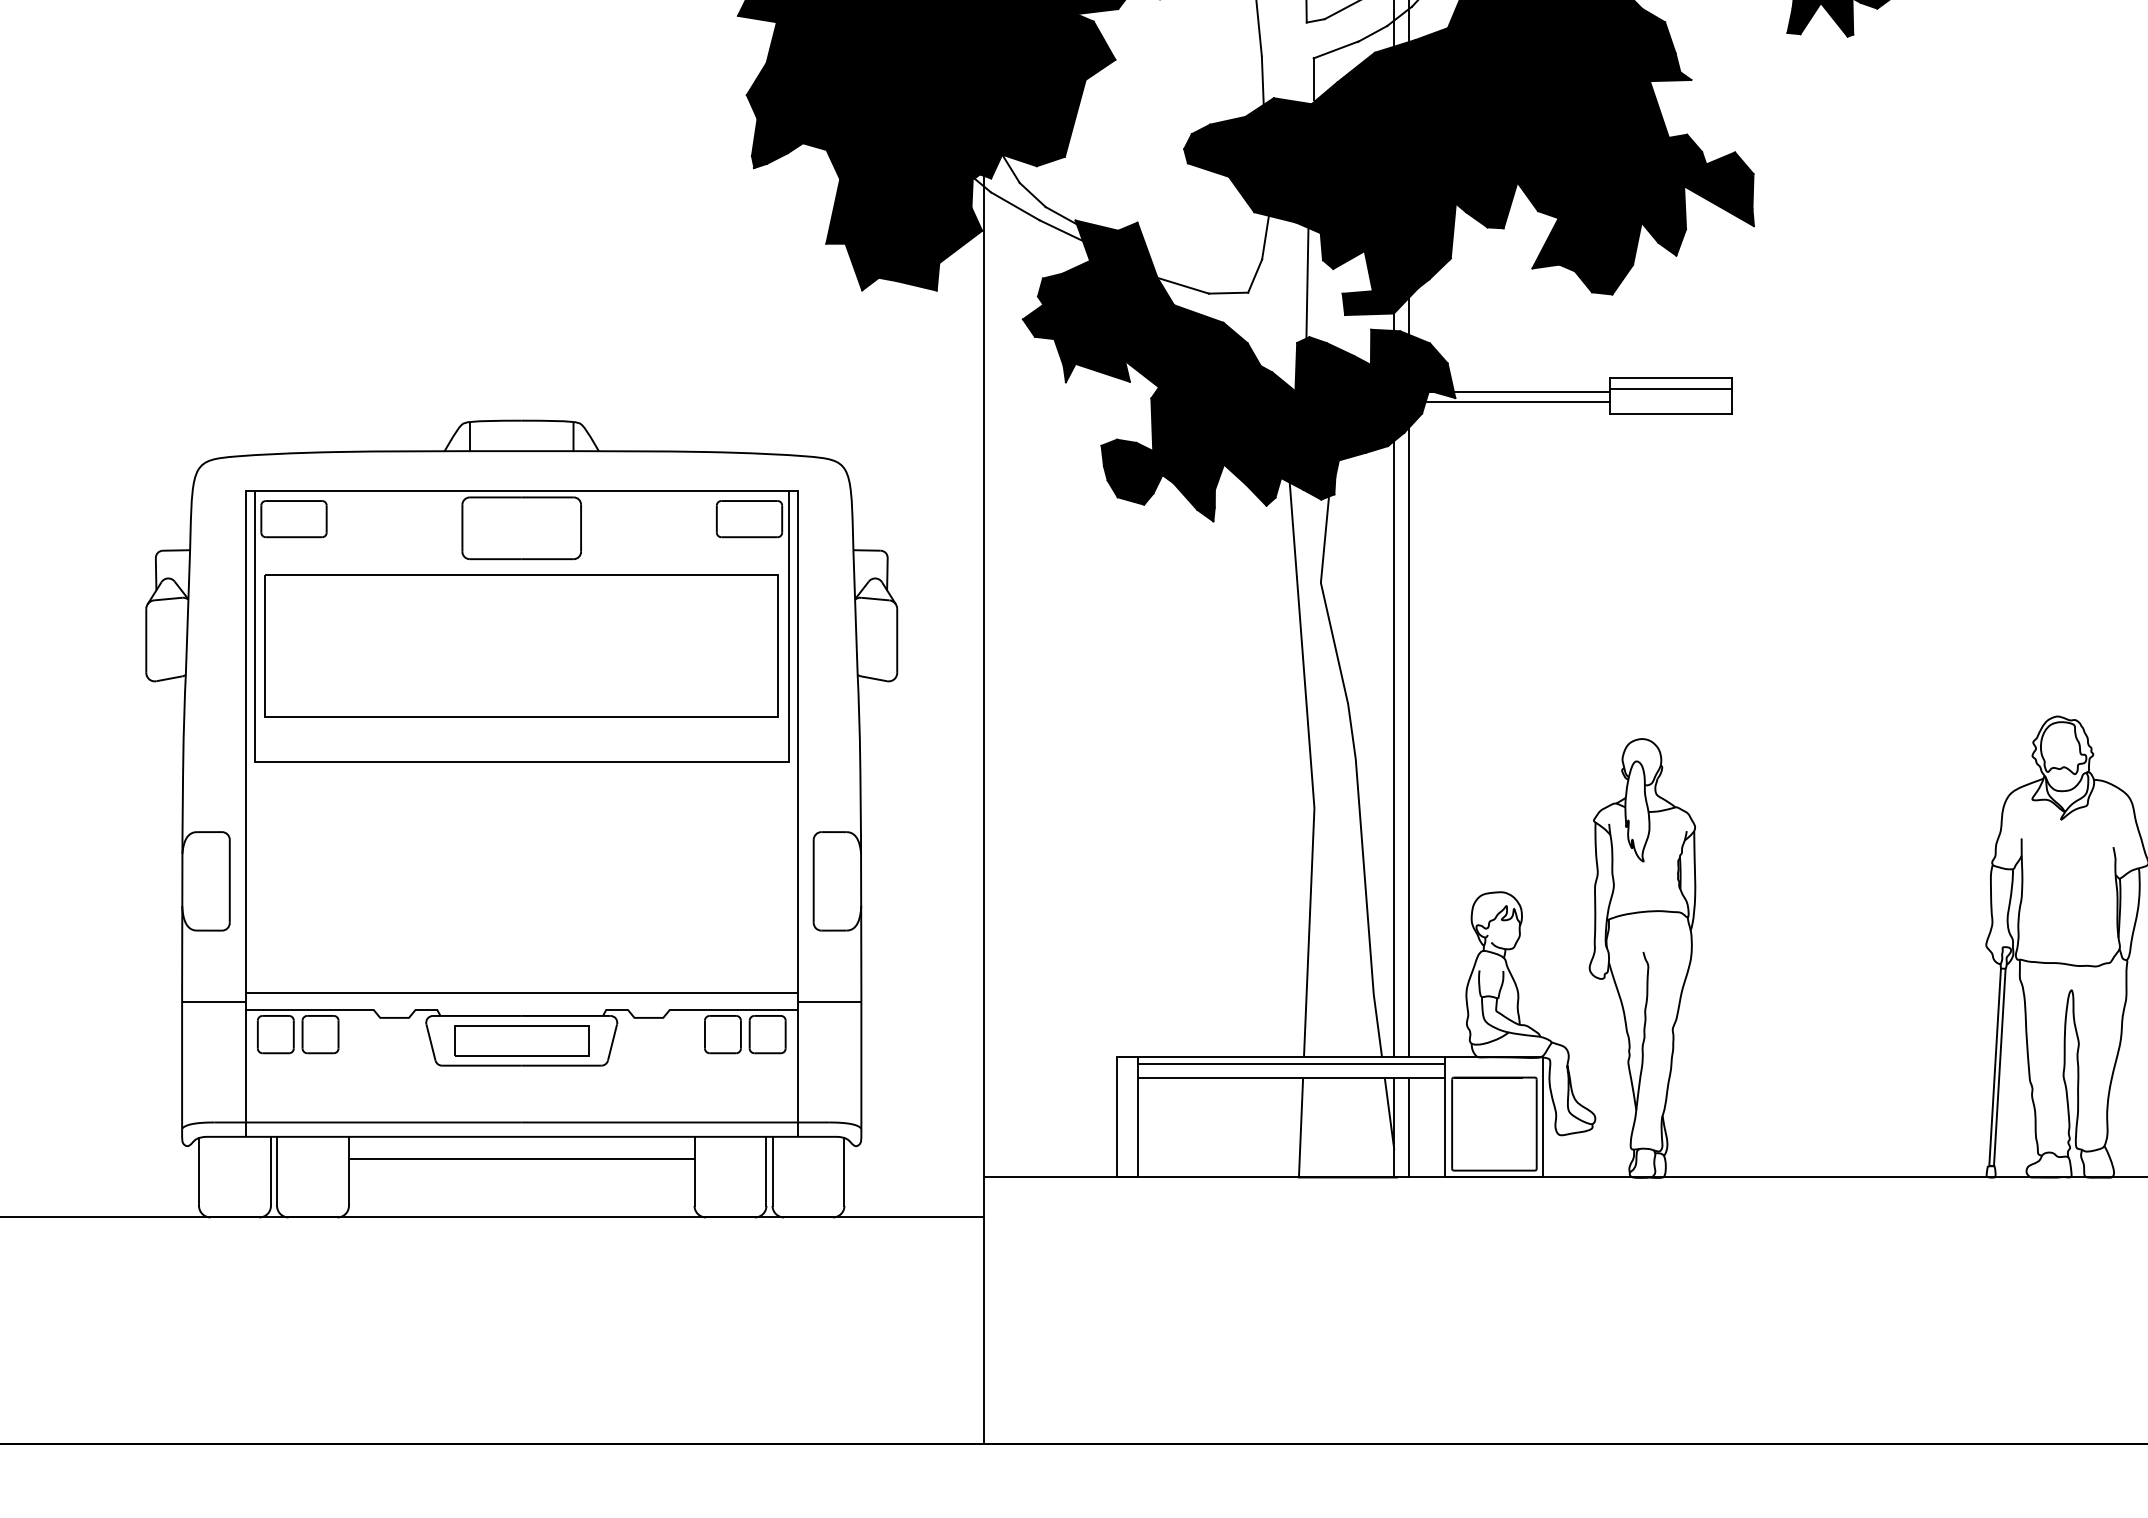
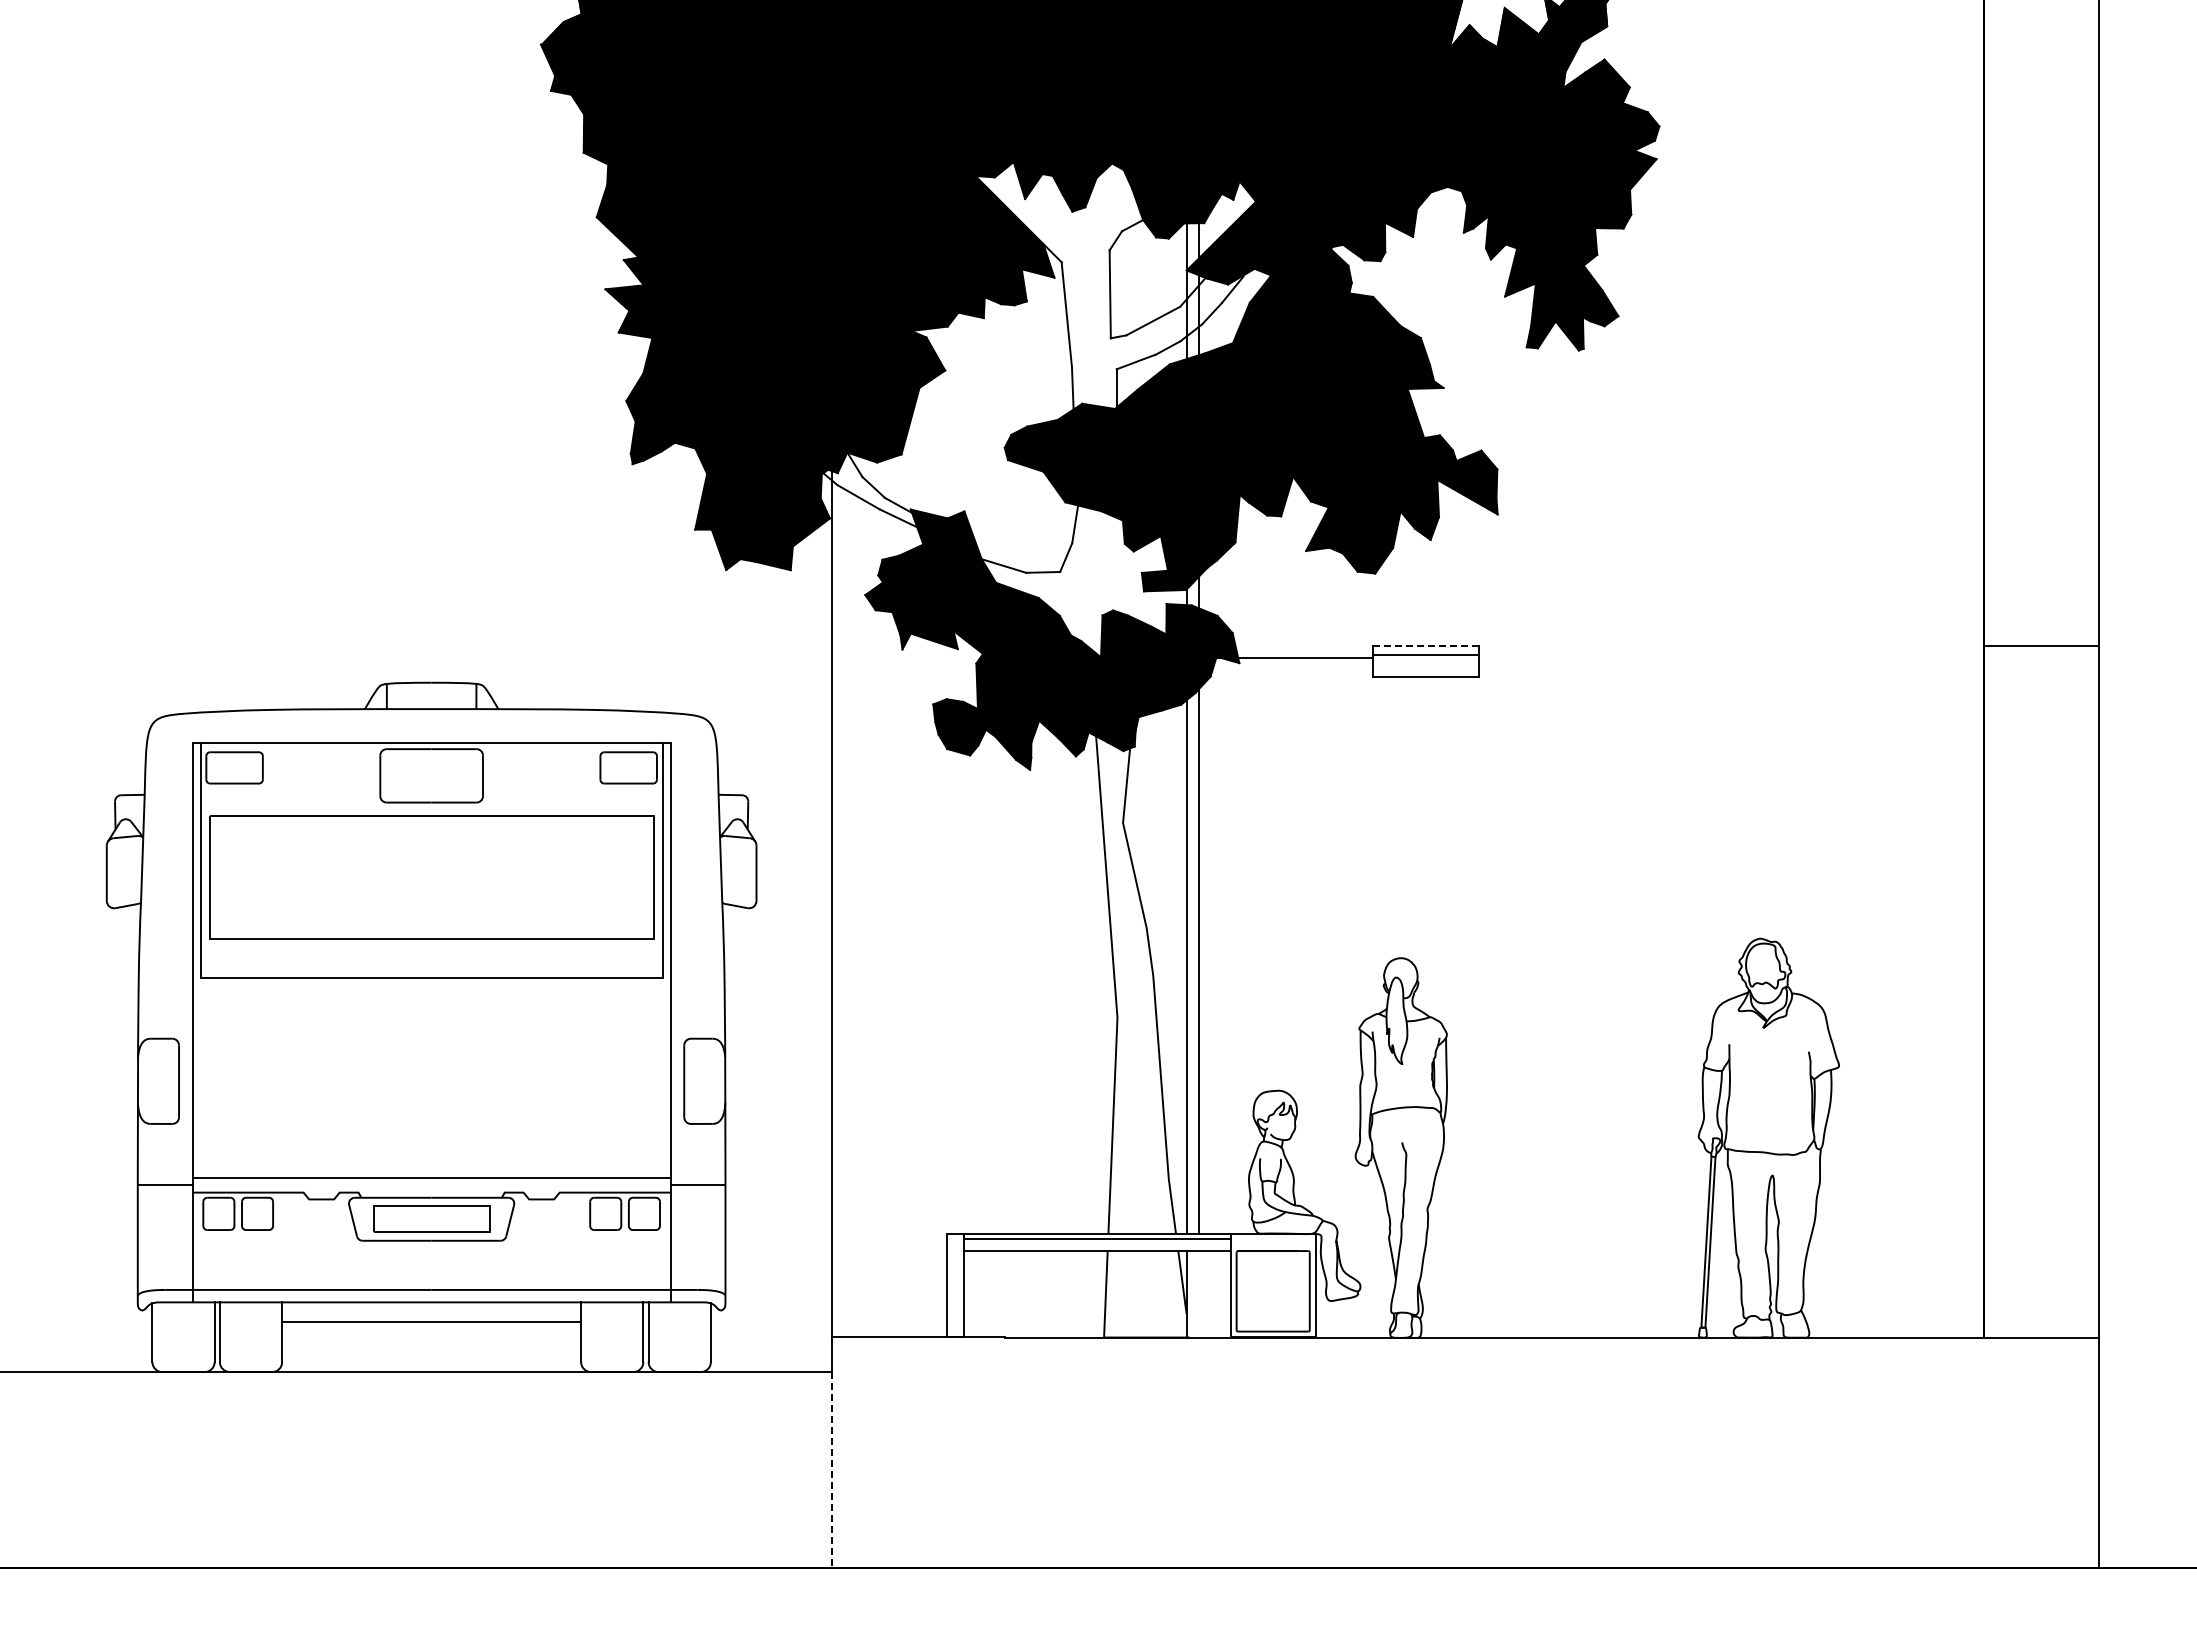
line: (1307, 281) -> (1111, 562), removed
line: (1670, 377) -> (1425, 645), solid -> dashed
line: (1509, 401) -> (1286, 666), removed
line: (1409, 1127) -> (1199, 1294), removed
line: (983, 1331) -> (831, 1470), solid -> dashed

